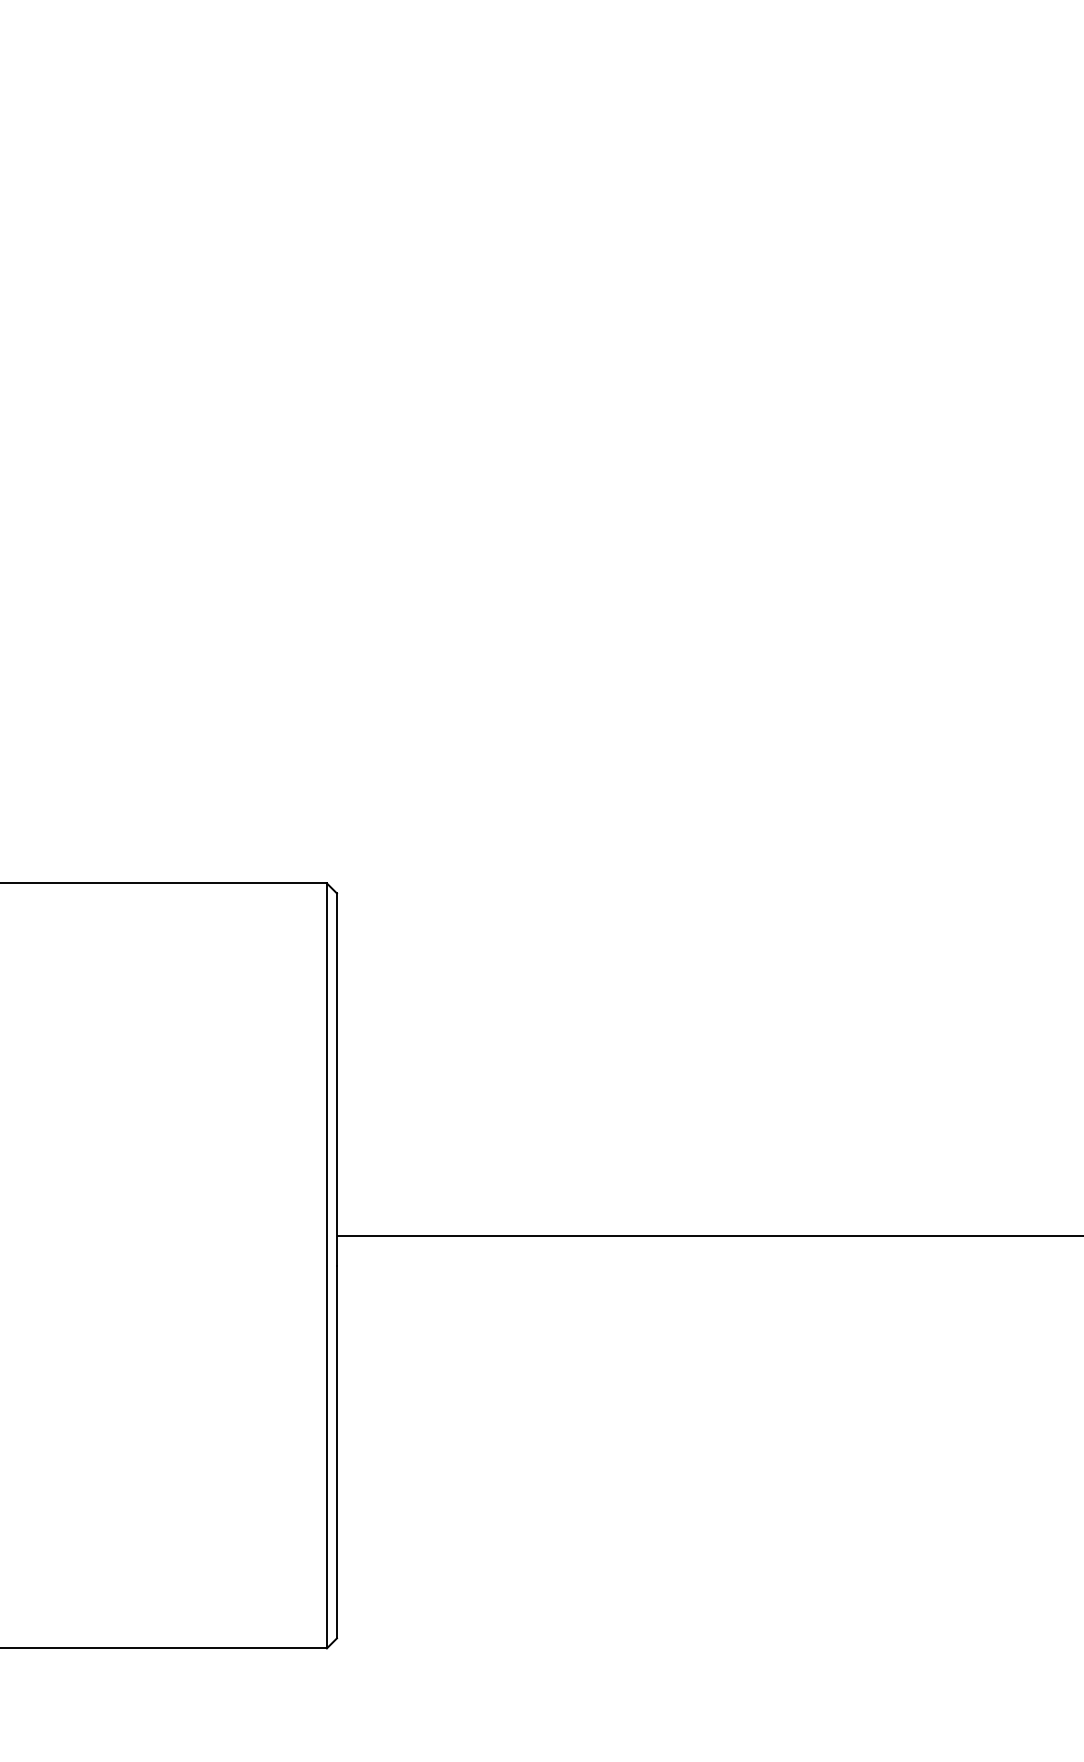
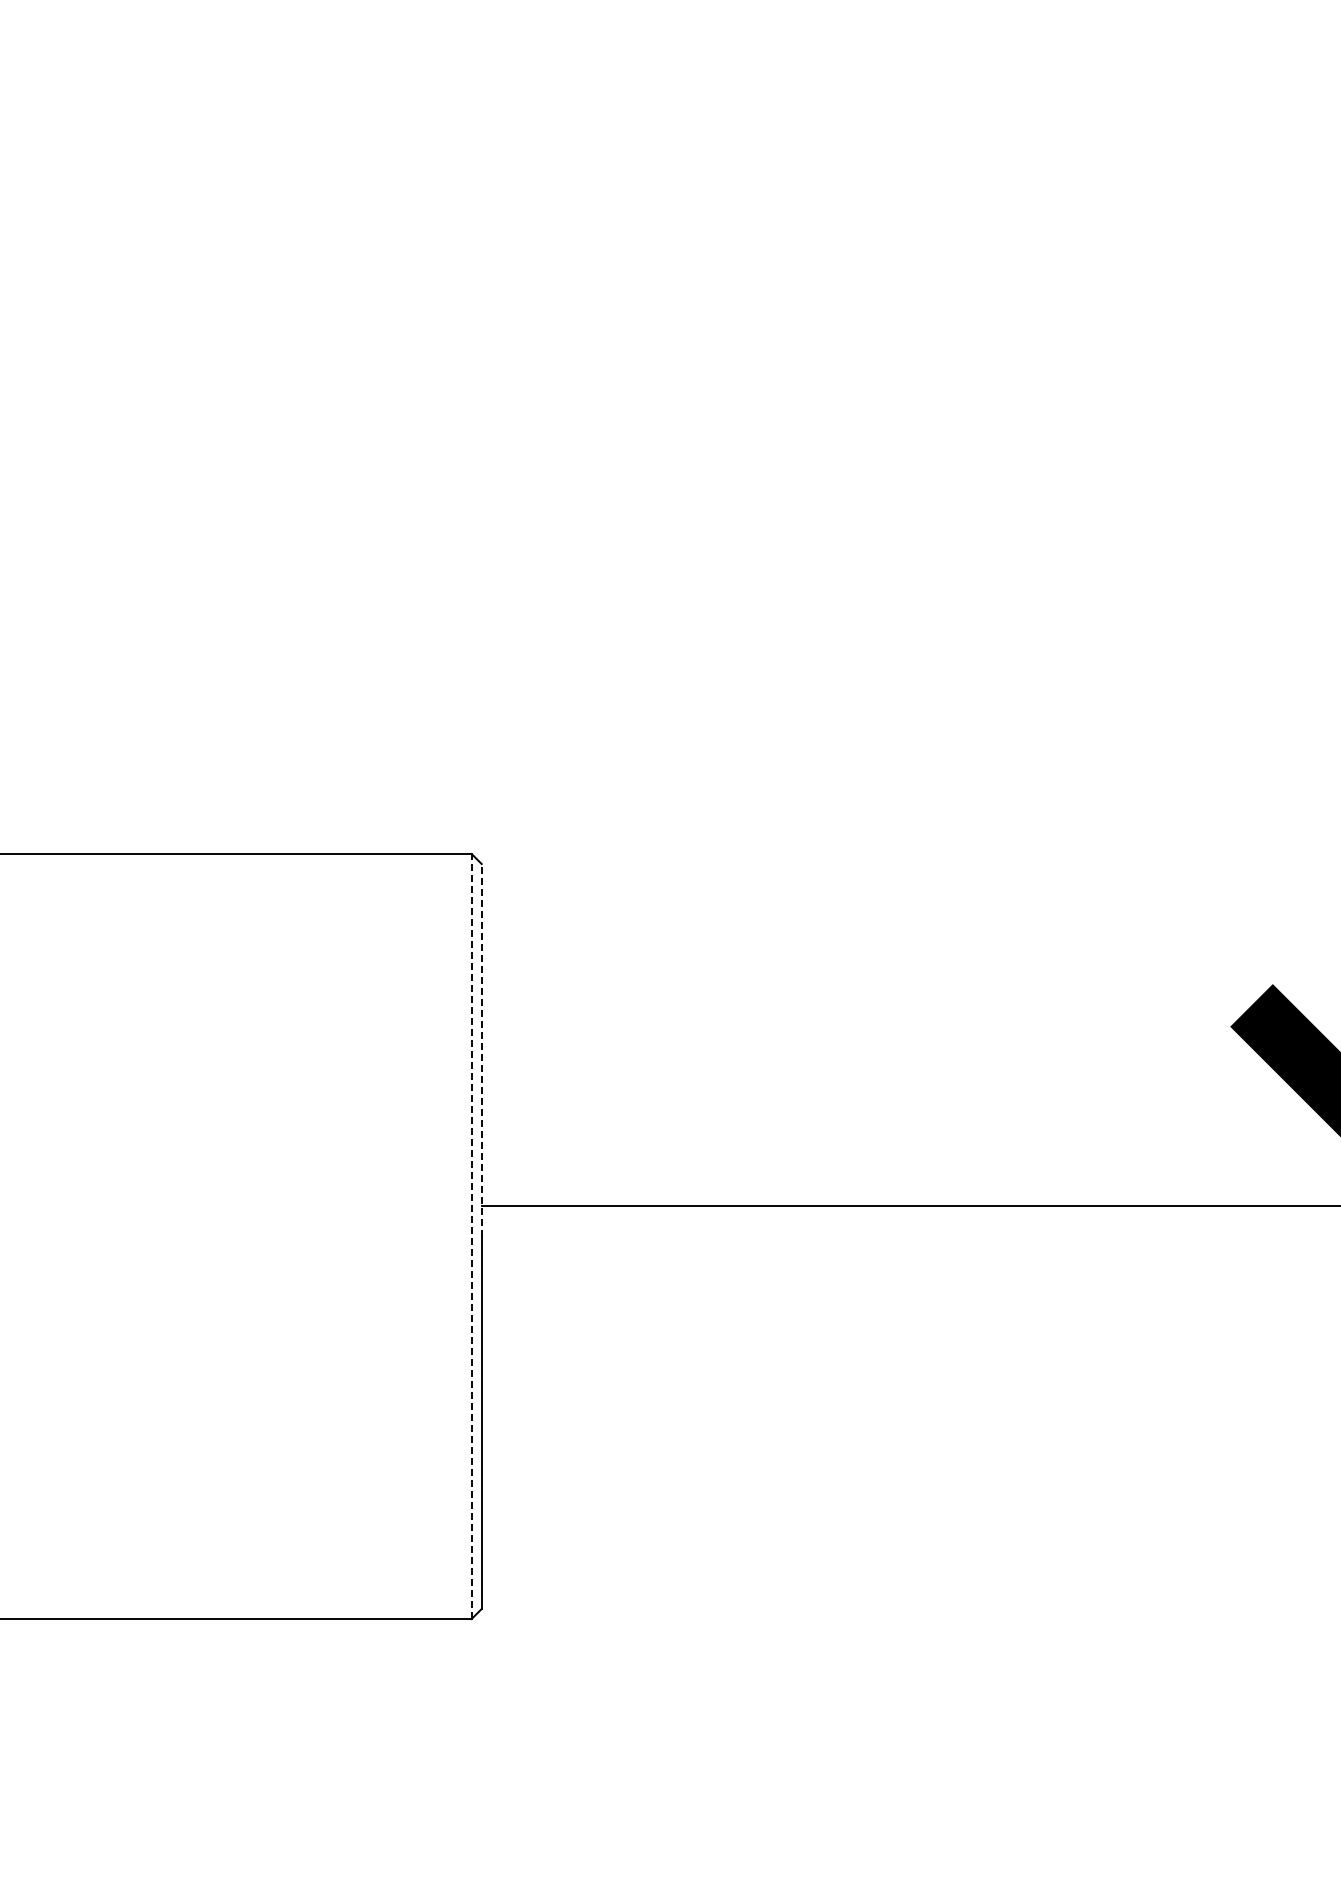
line: (336, 1078) -> (481, 1049), solid -> dashed
line: (326, 1265) -> (471, 1236), solid -> dashed

